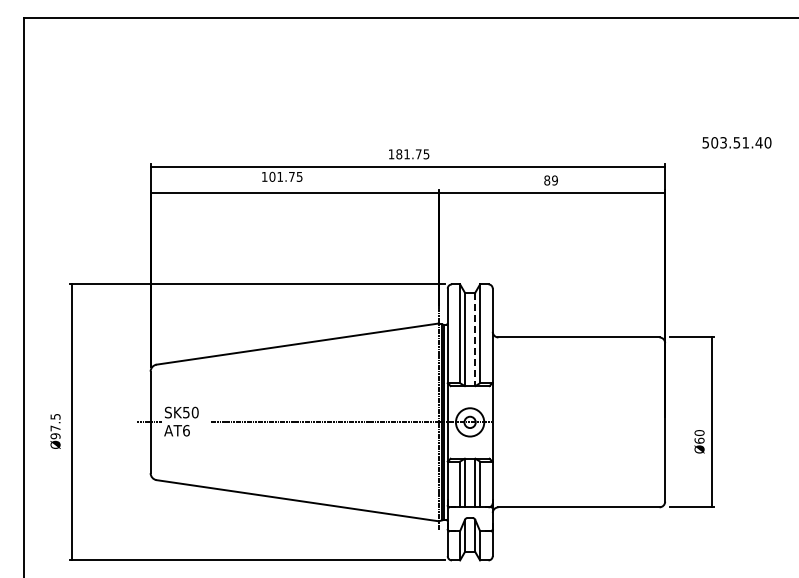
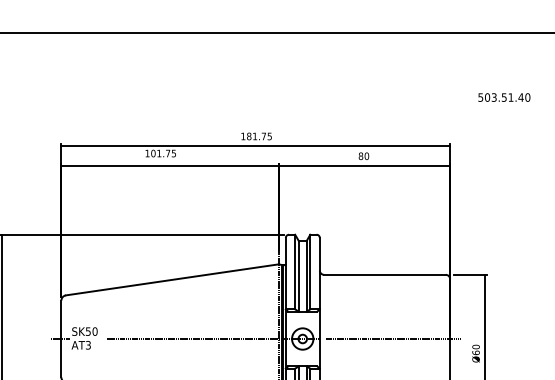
text: (736, 142) -> (503, 97), moved
text: (554, 180) -> (366, 156), 89 -> 80
line: (475, 339) -> (306, 276), dashed -> solid
line: (590, 422) -> (393, 339), added
text: (186, 430) -> (88, 345), AT6 -> AT3

